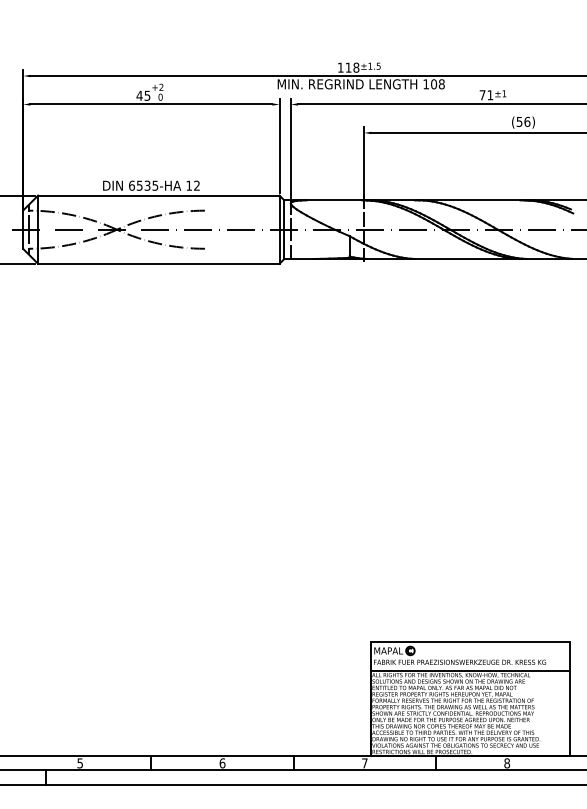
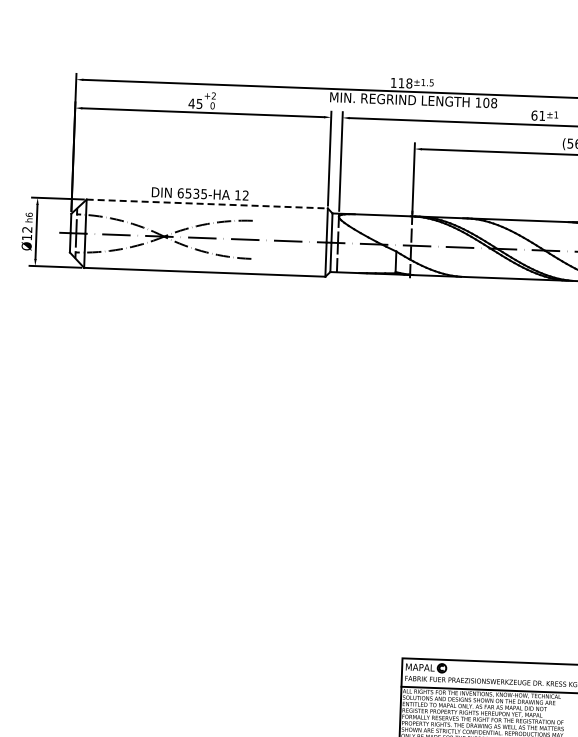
text: (482, 95) -> (534, 115), 71 -> 61
line: (158, 195) -> (206, 203), solid -> dashed

